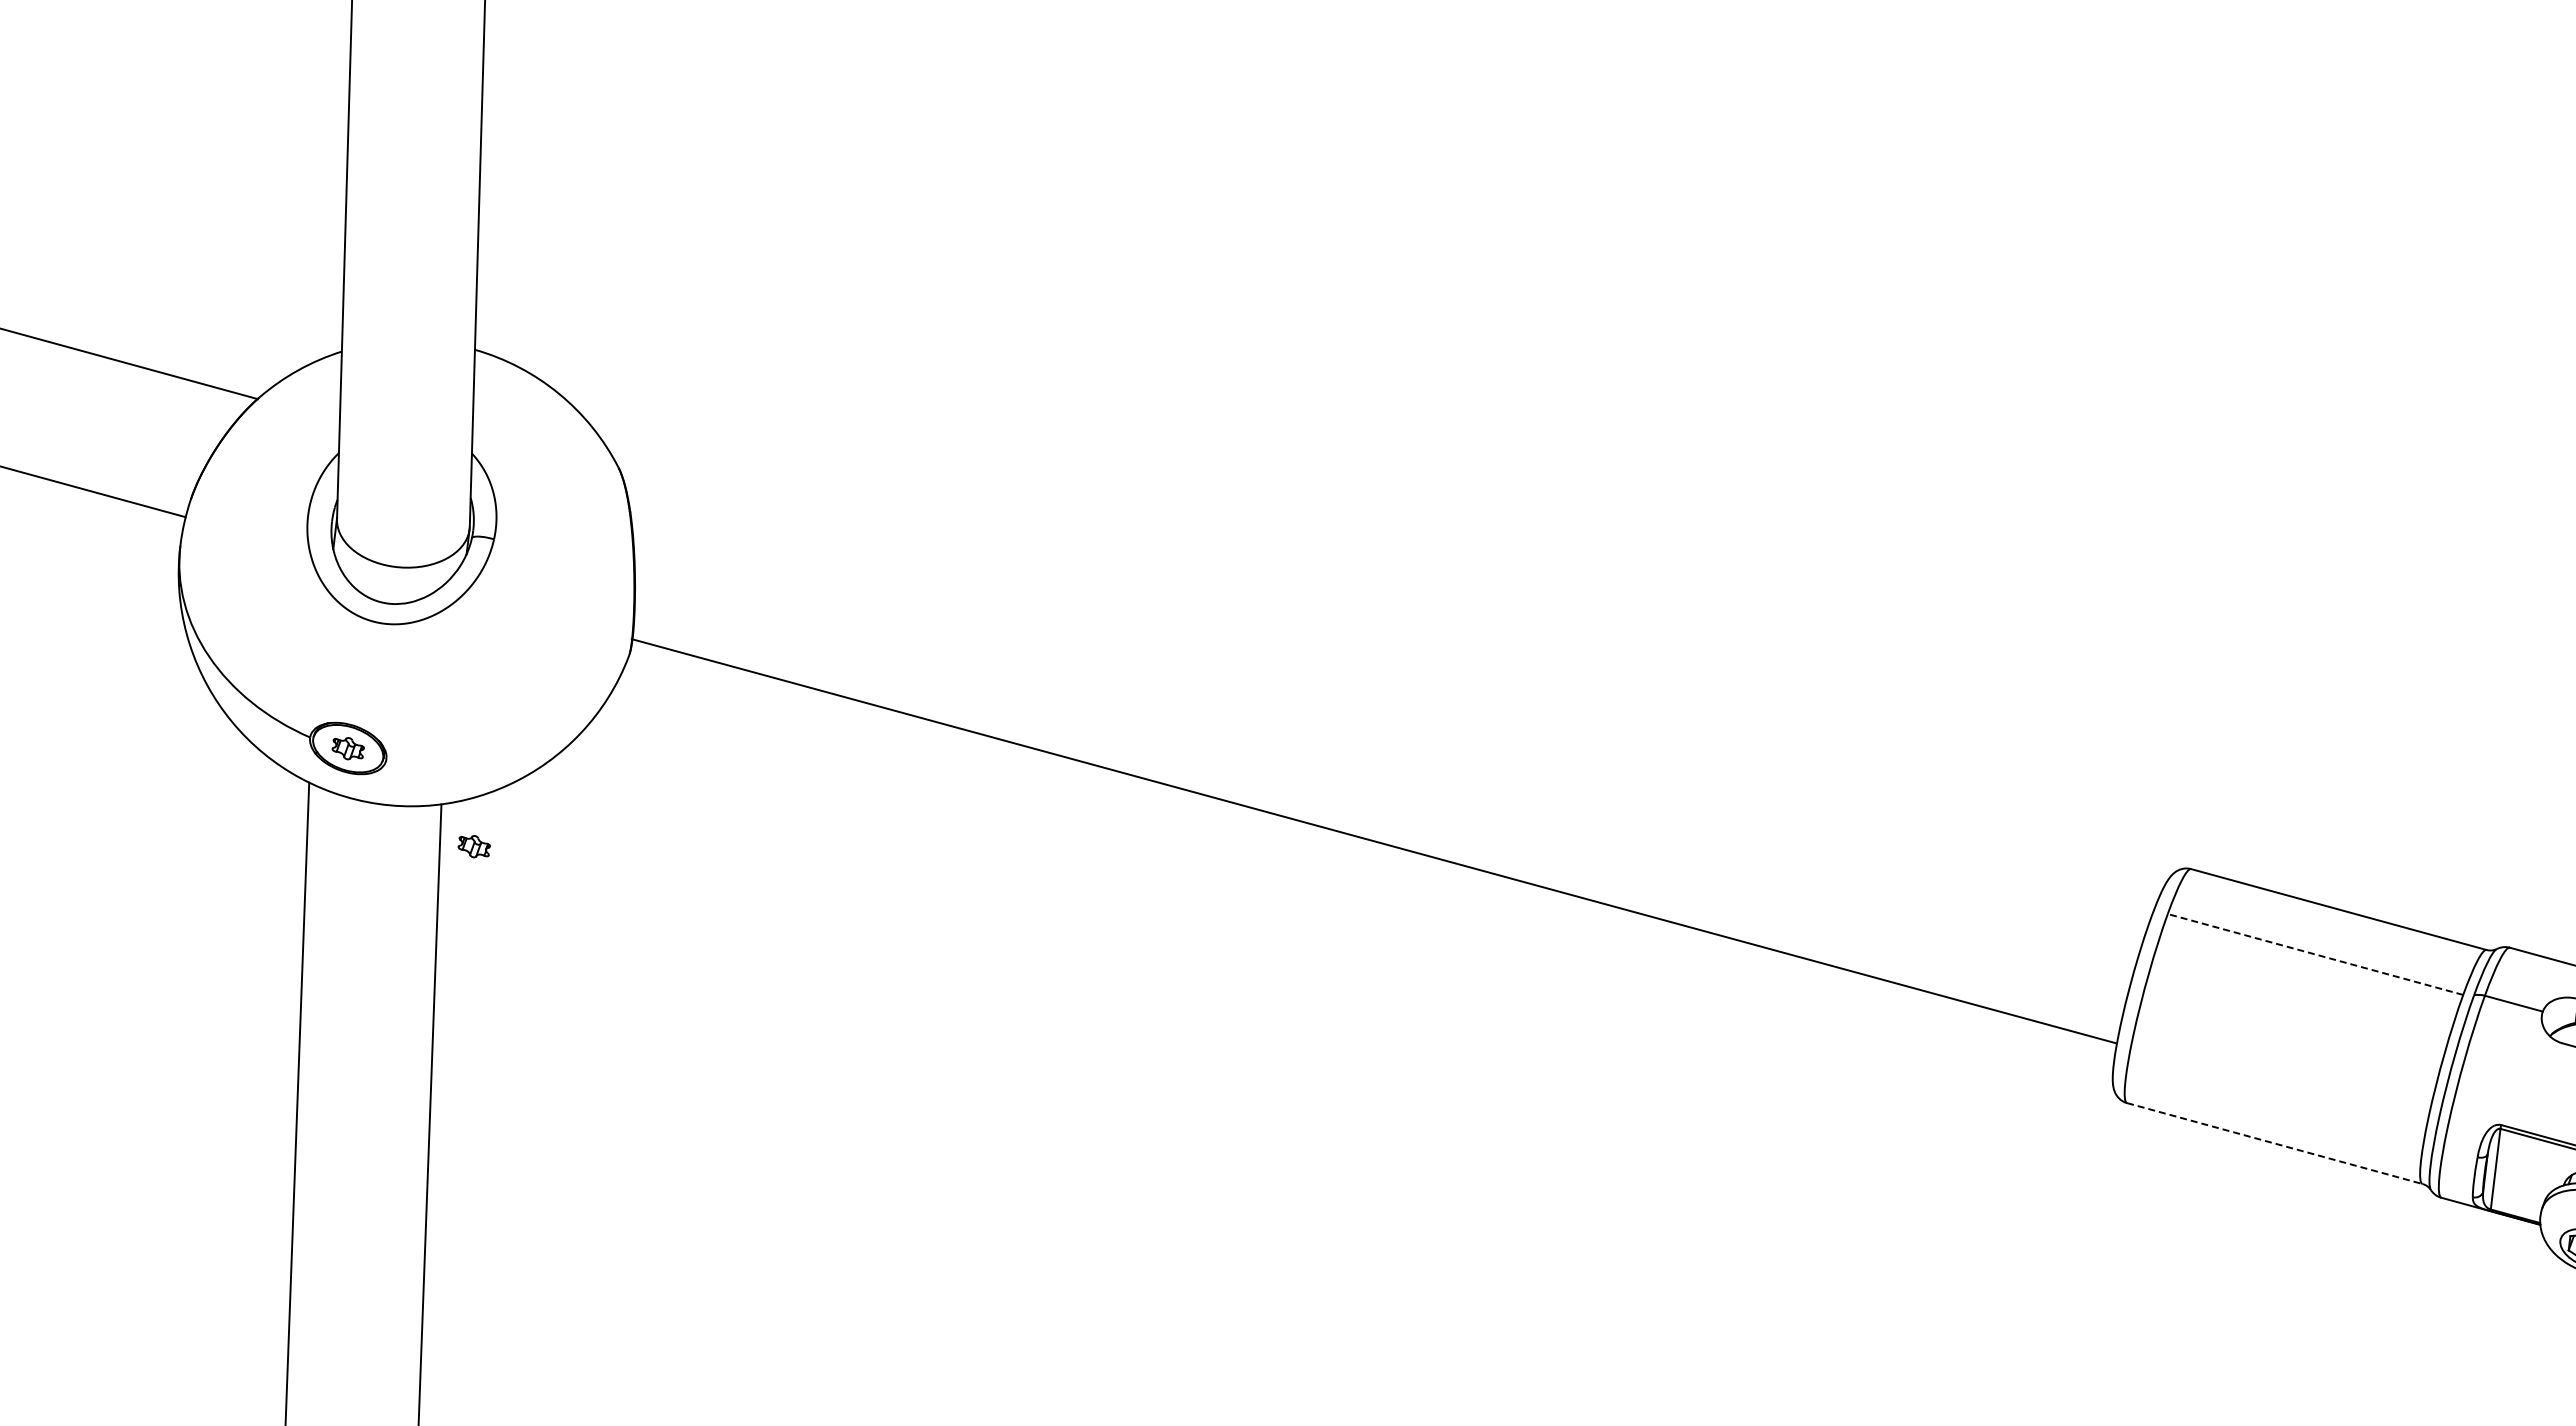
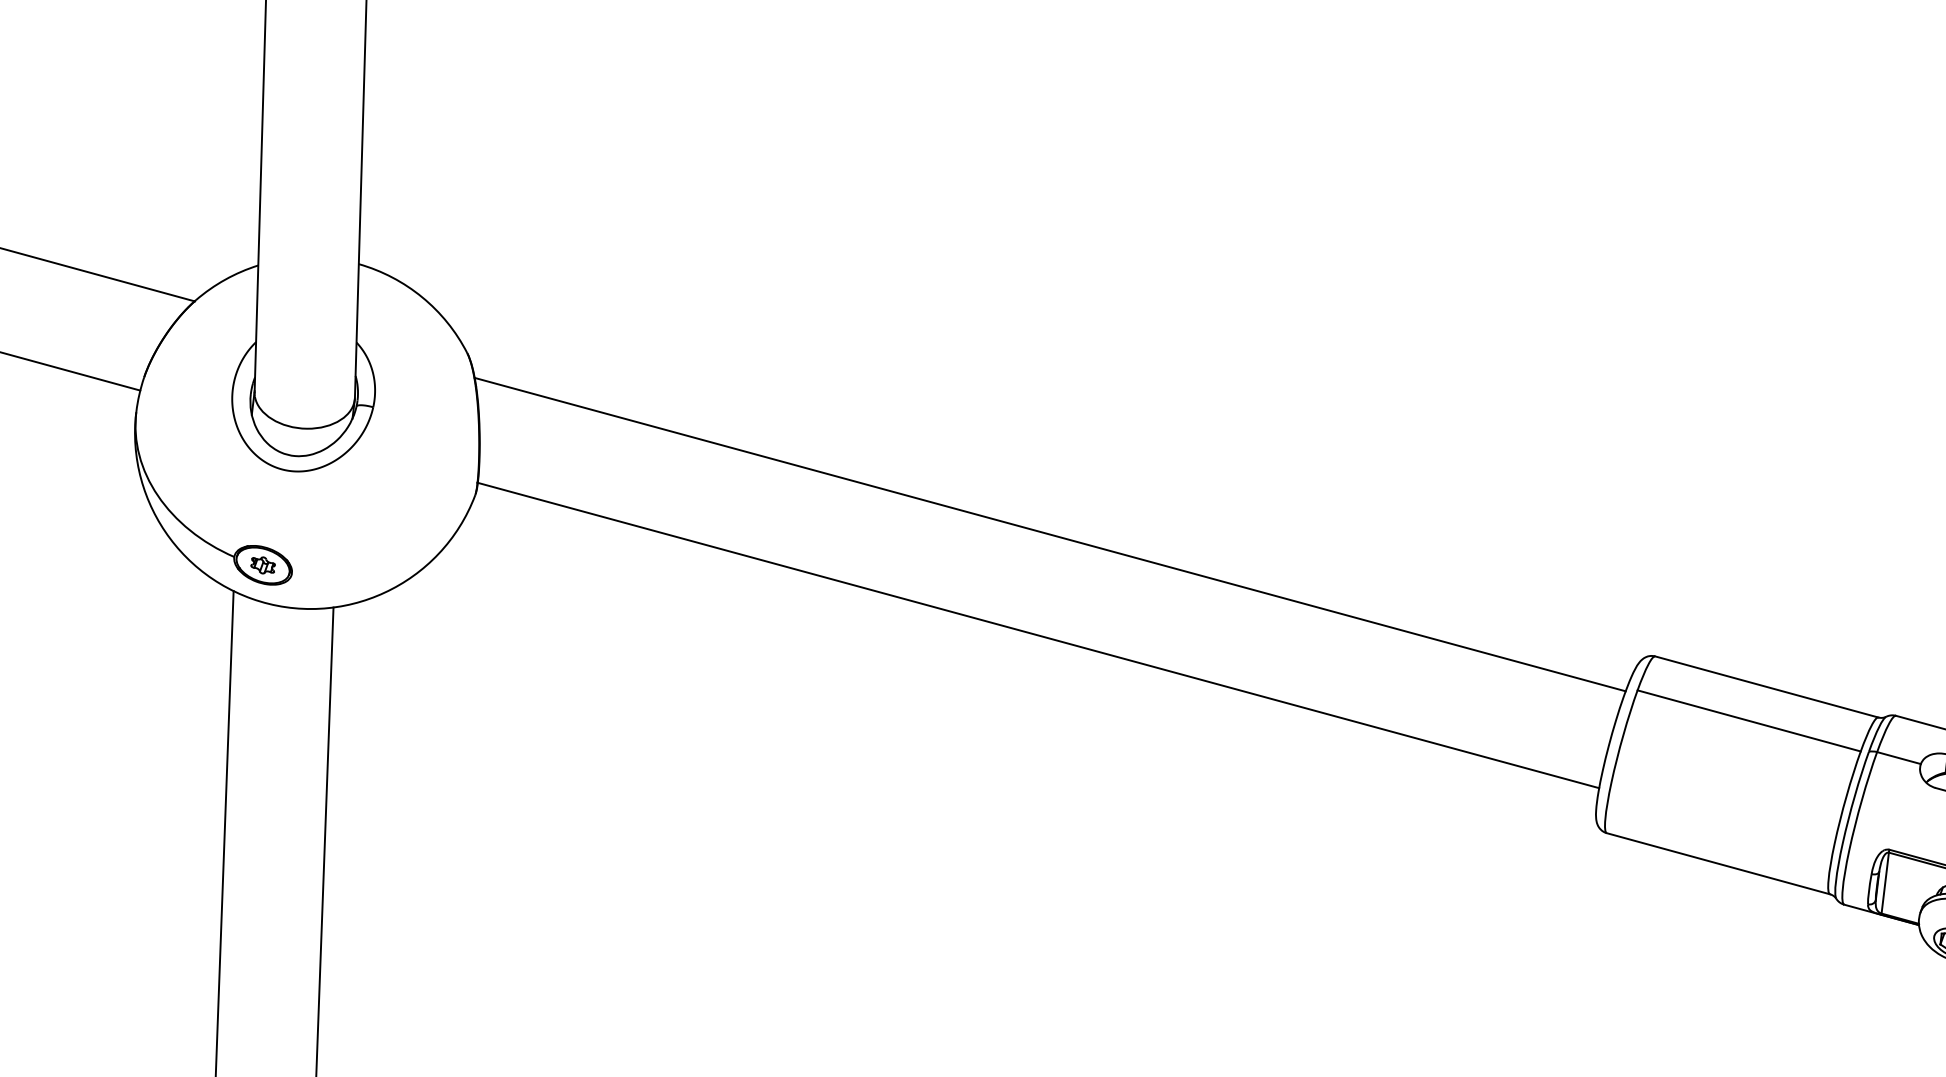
line: (1390, 707) -> (1050, 534), added
part: (473, 846) -> (357, 639), removed
line: (2315, 954) -> (1749, 720), dashed -> solid
line: (2275, 1143) -> (1718, 863), dashed -> solid

